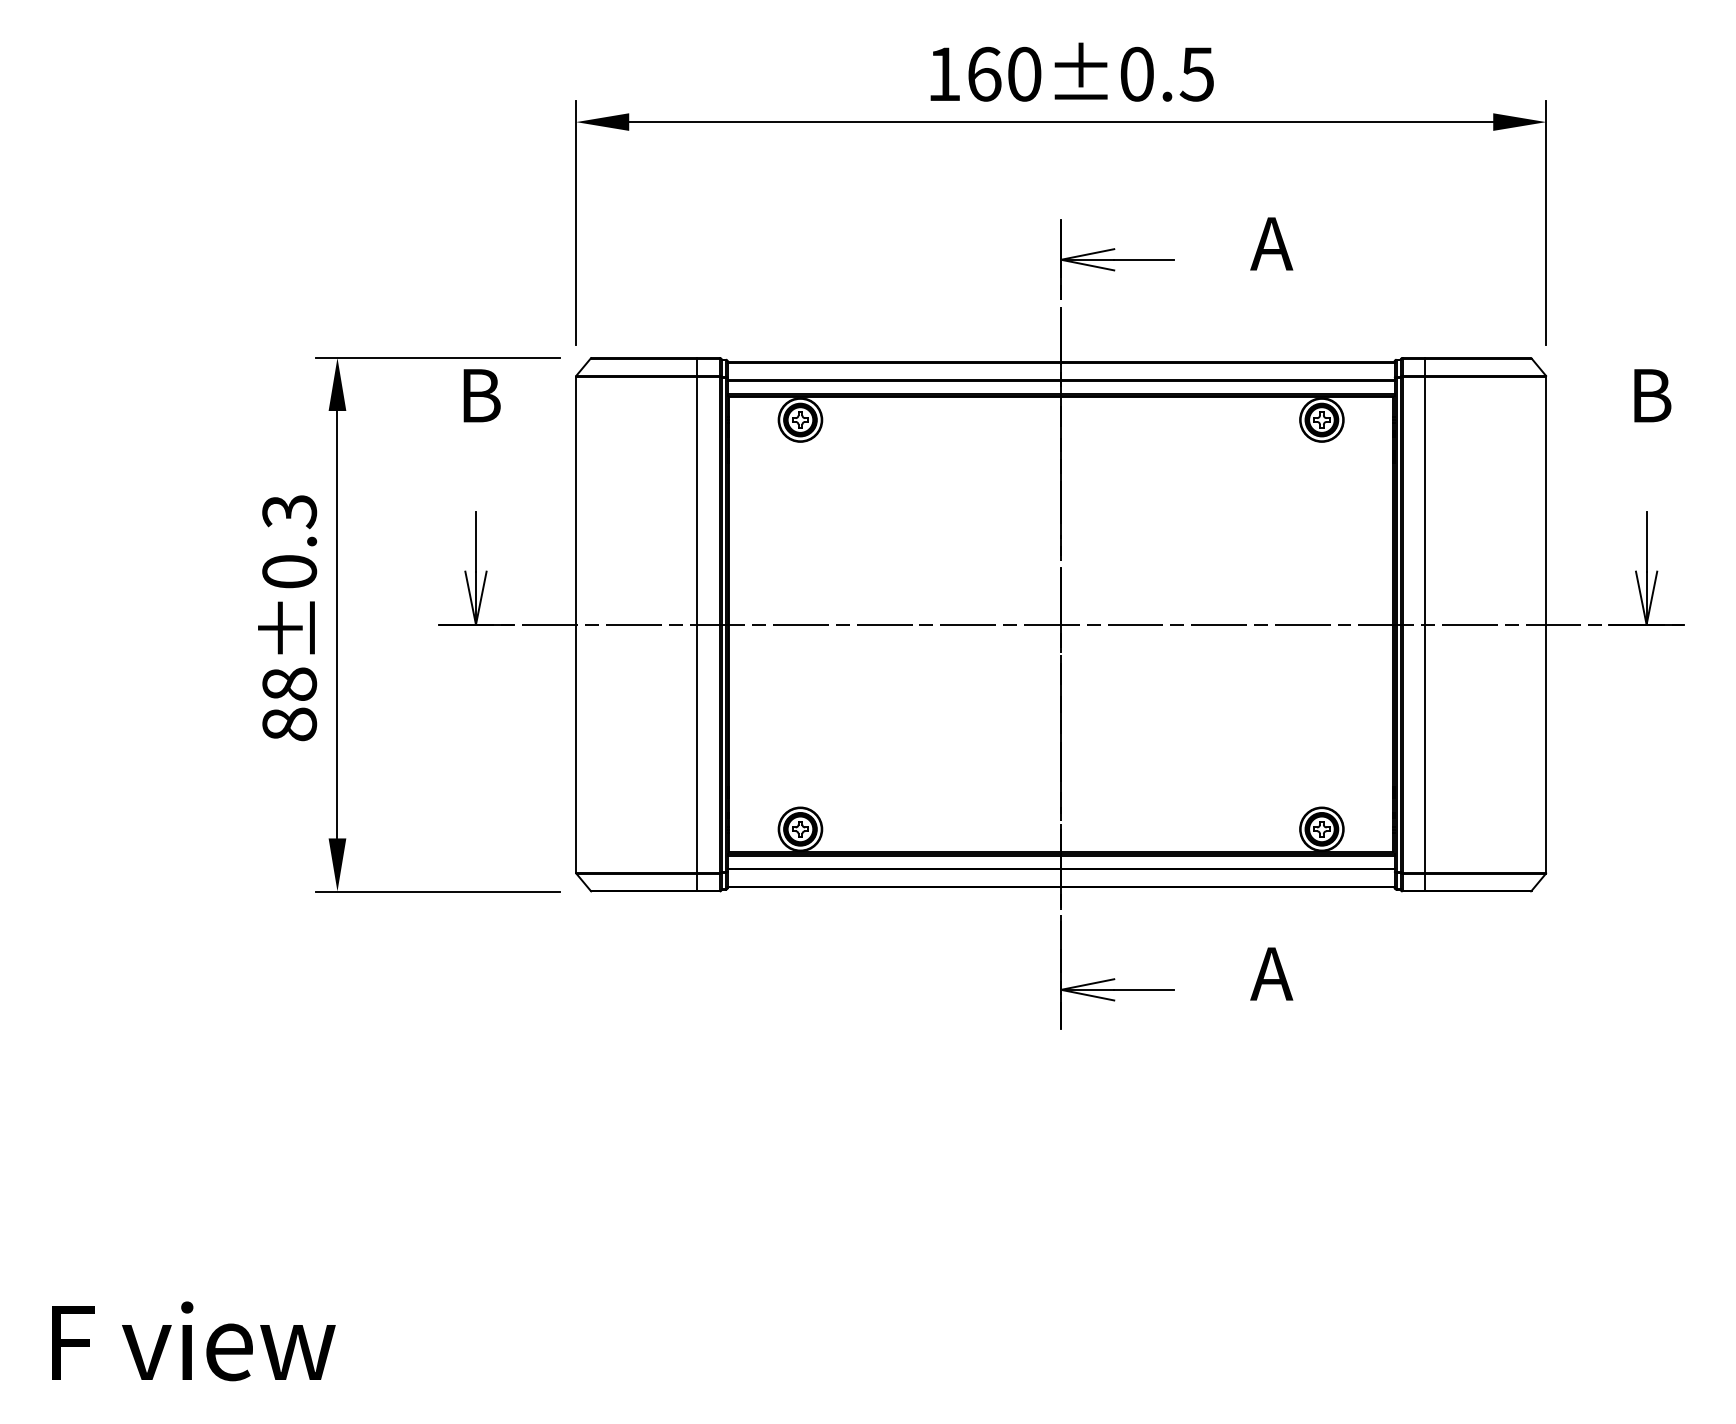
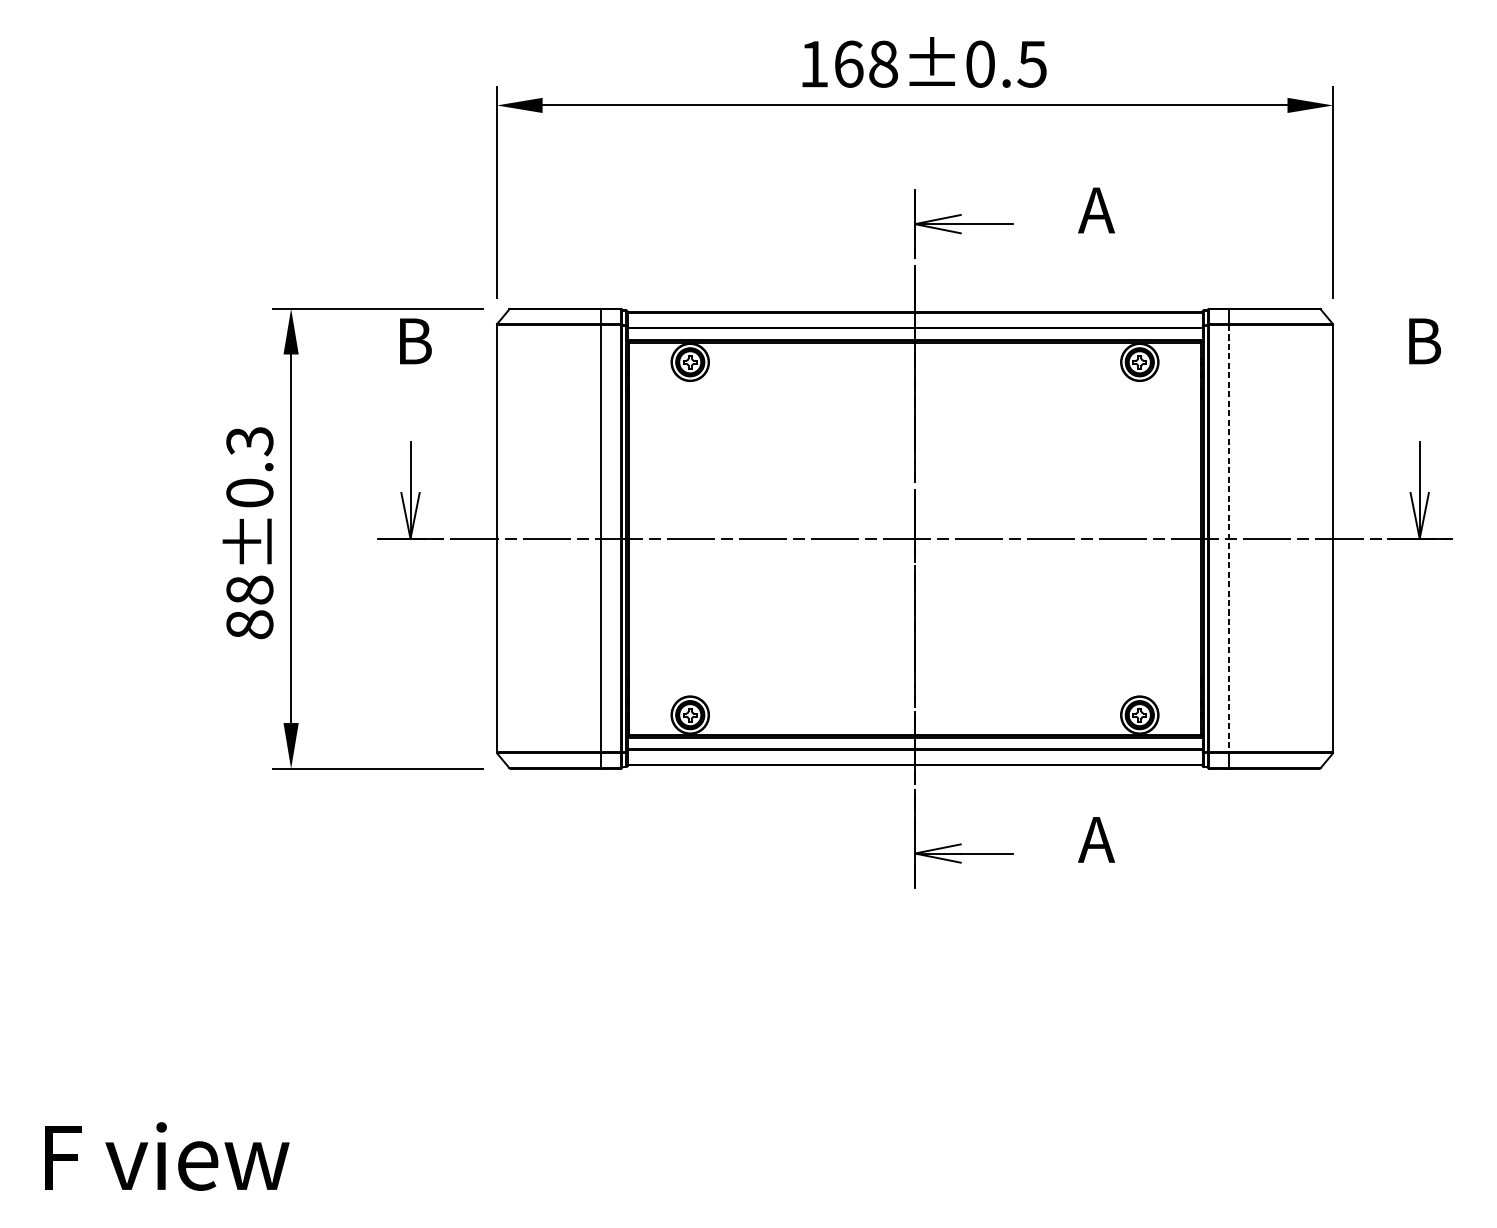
text: (1024, 73) -> (883, 63), 160±0.5 -> 168±0.5
line: (1424, 624) -> (1228, 538), solid -> dashed

